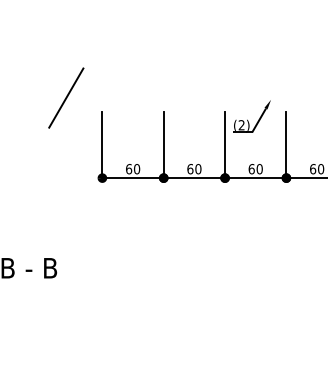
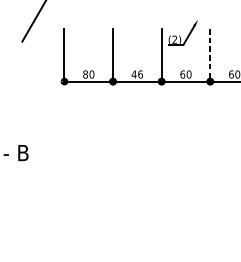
line: (286, 145) -> (210, 55), solid -> dashed
text: (129, 169) -> (85, 74), 60 -> 80
text: (194, 169) -> (137, 74), 60 -> 46

